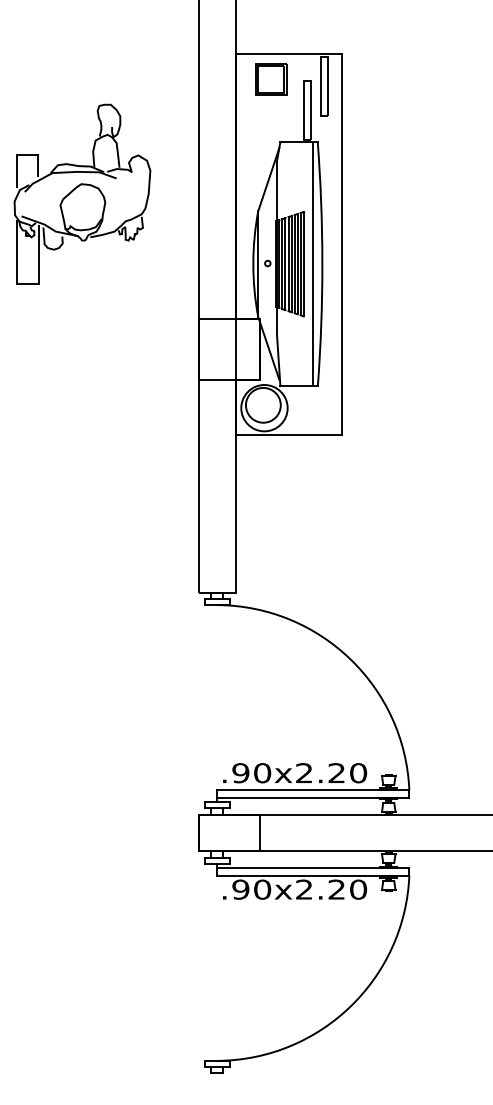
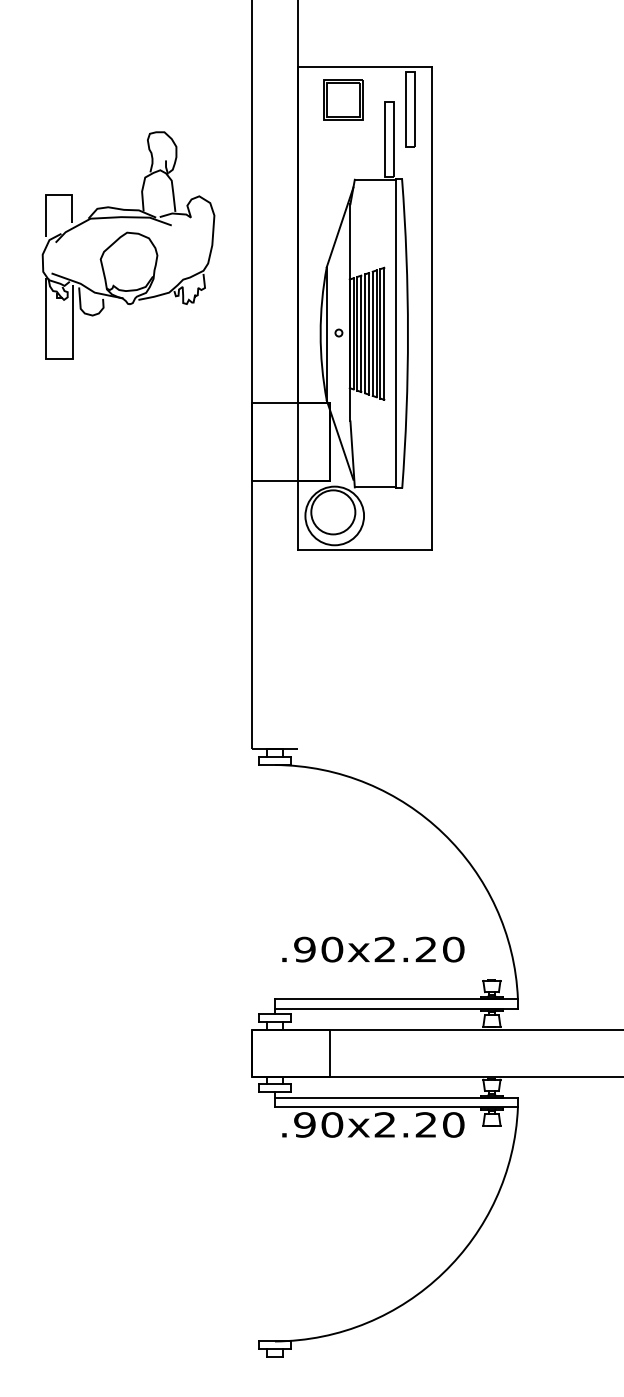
part: (82, 194) -> (128, 245), moved
line: (235, 486) -> (298, 614), removed
text: (295, 773) -> (373, 949), moved

